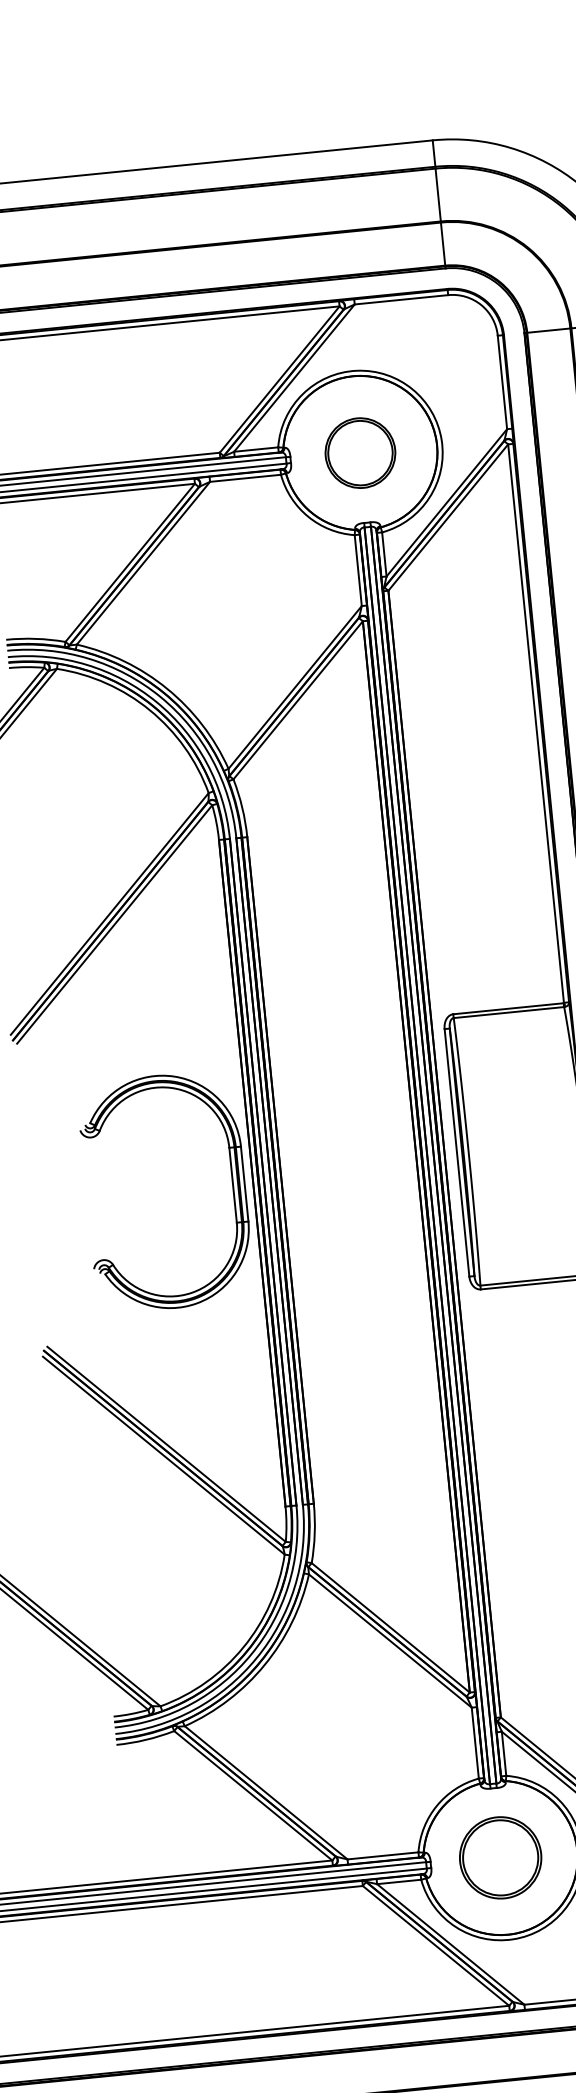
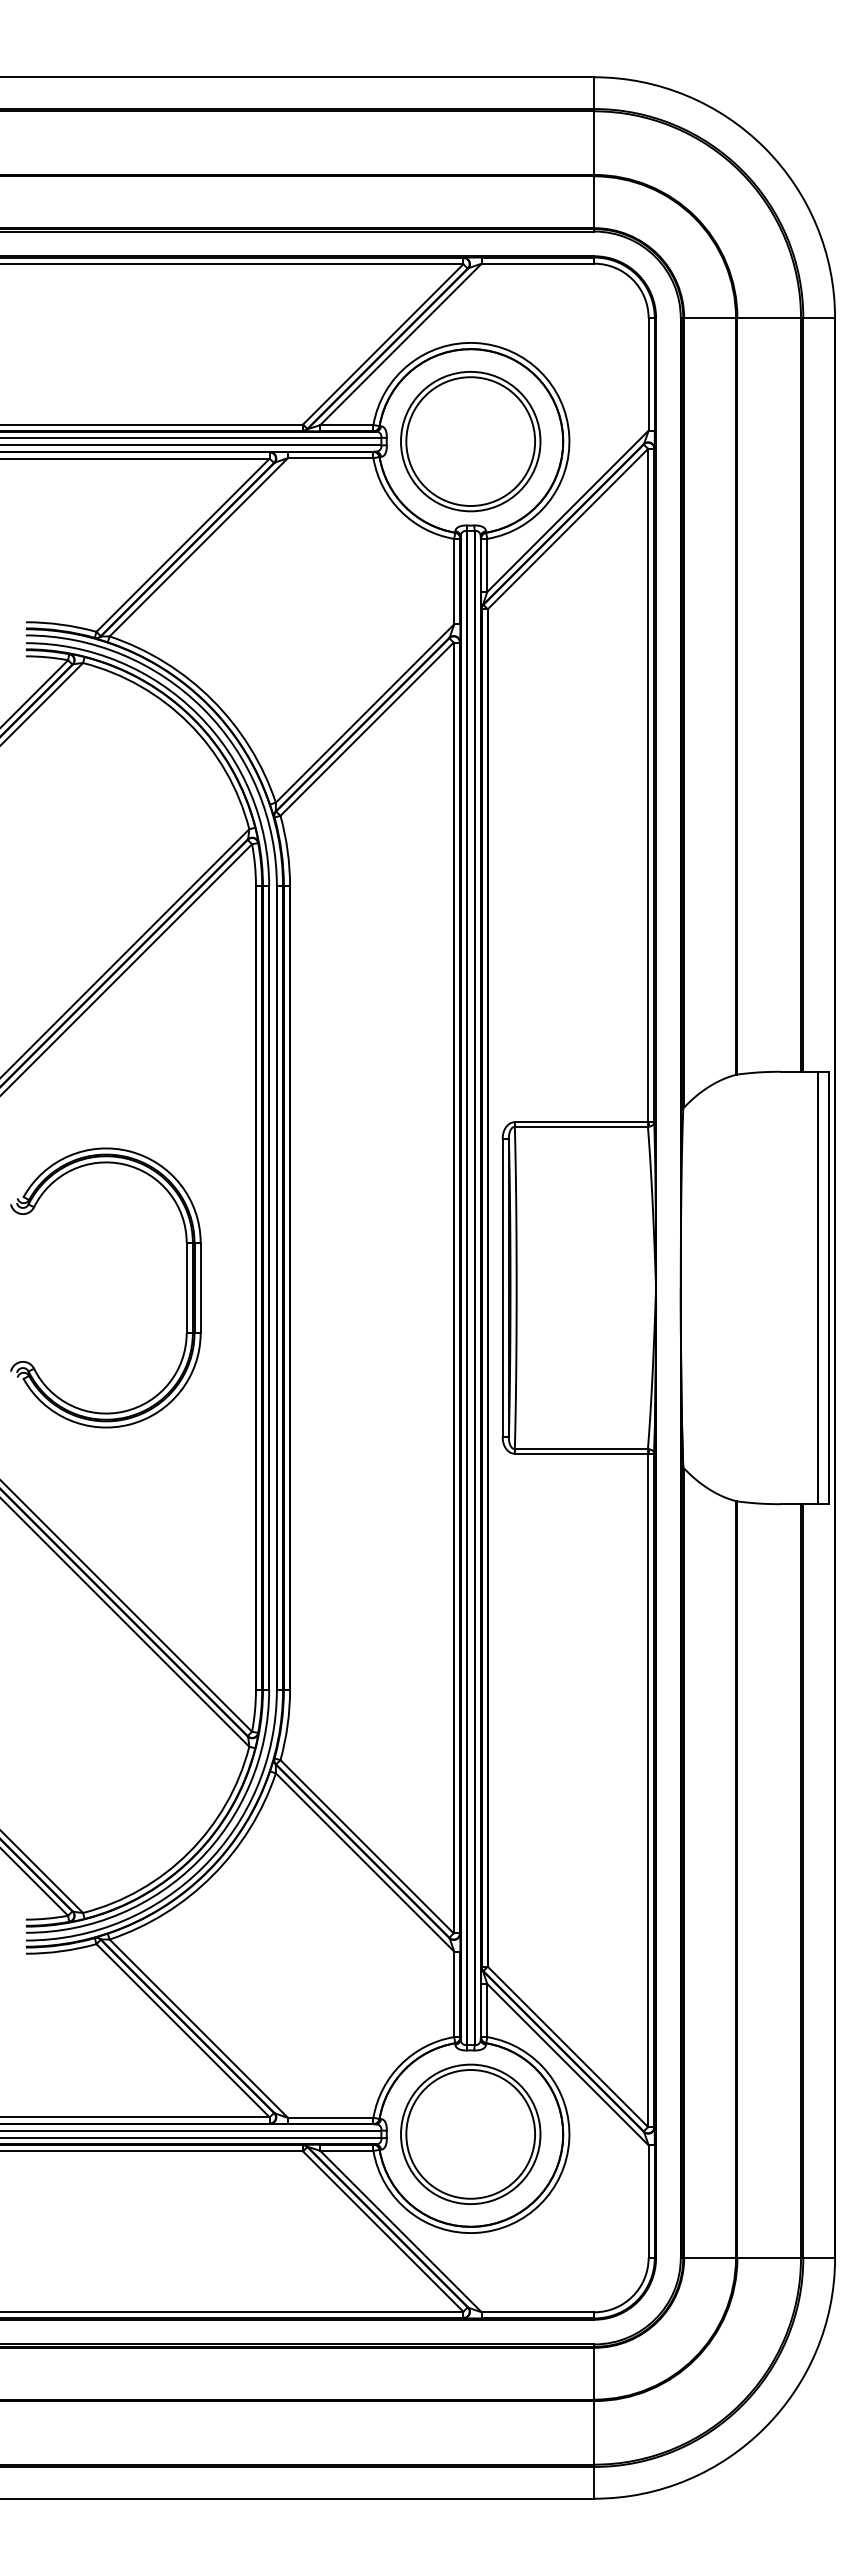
part: (360, 452) -> (470, 441), size x1.67
part: (232, 1184) -> (186, 1287), moved
part: (500, 1857) -> (470, 2133), size x1.43

